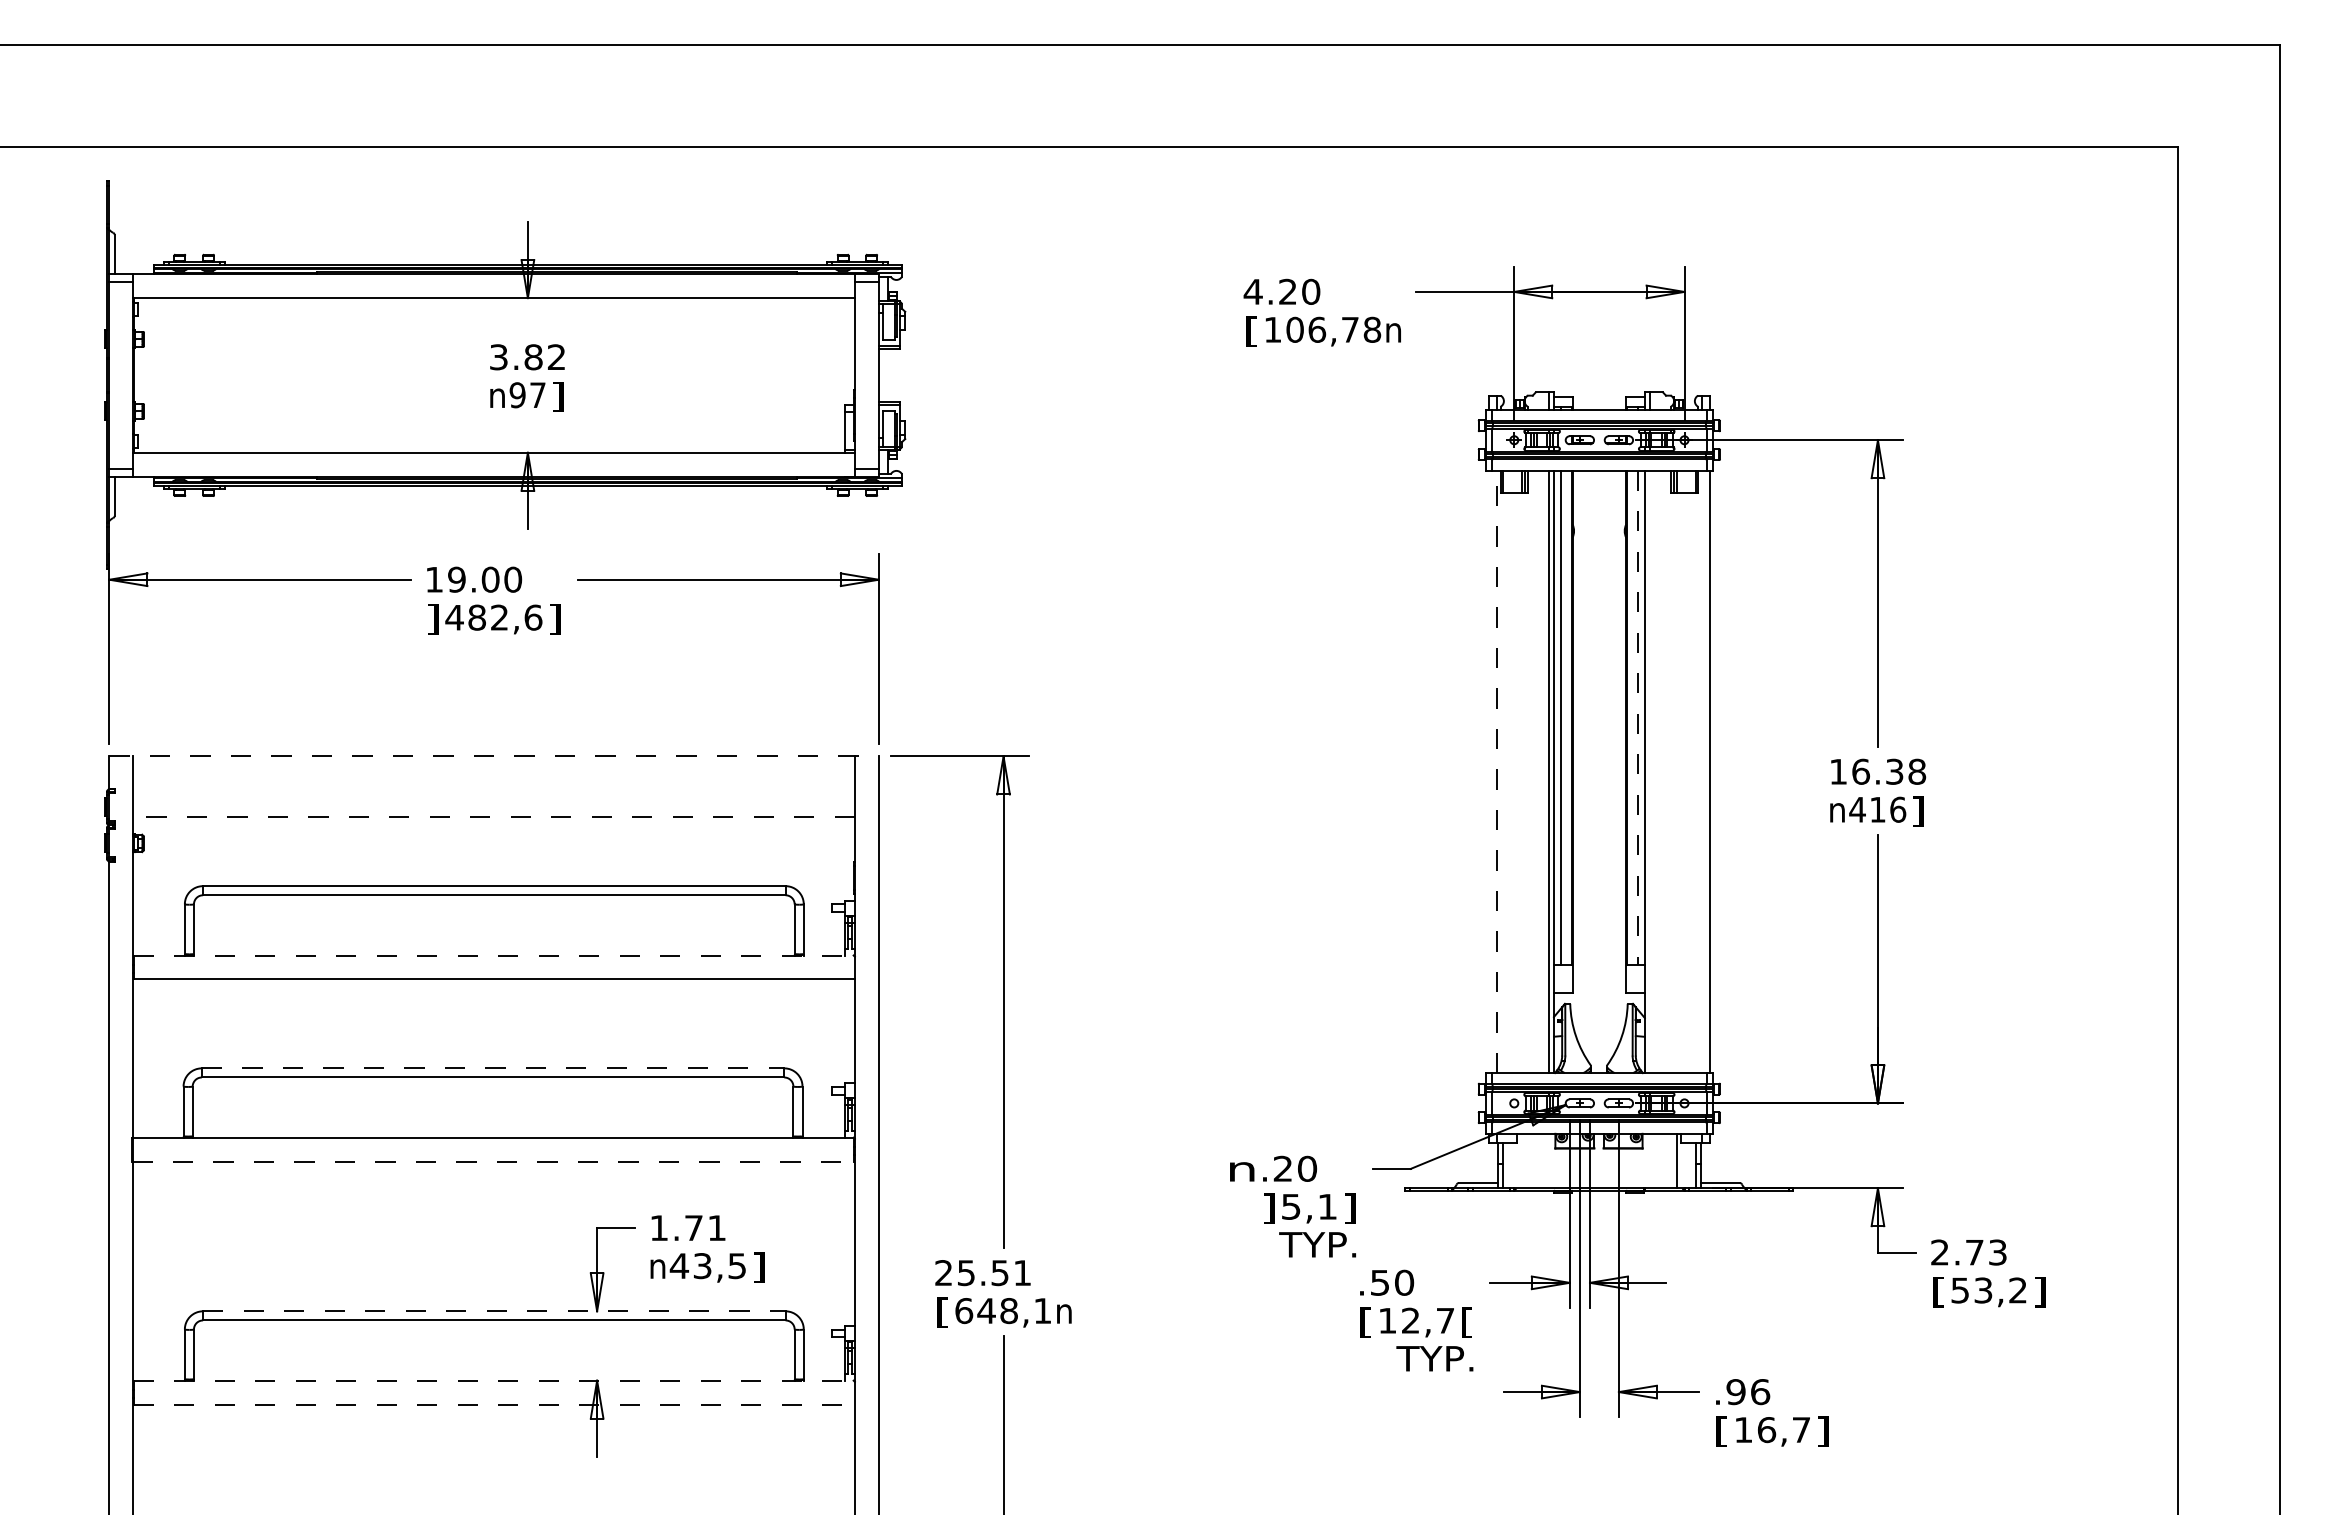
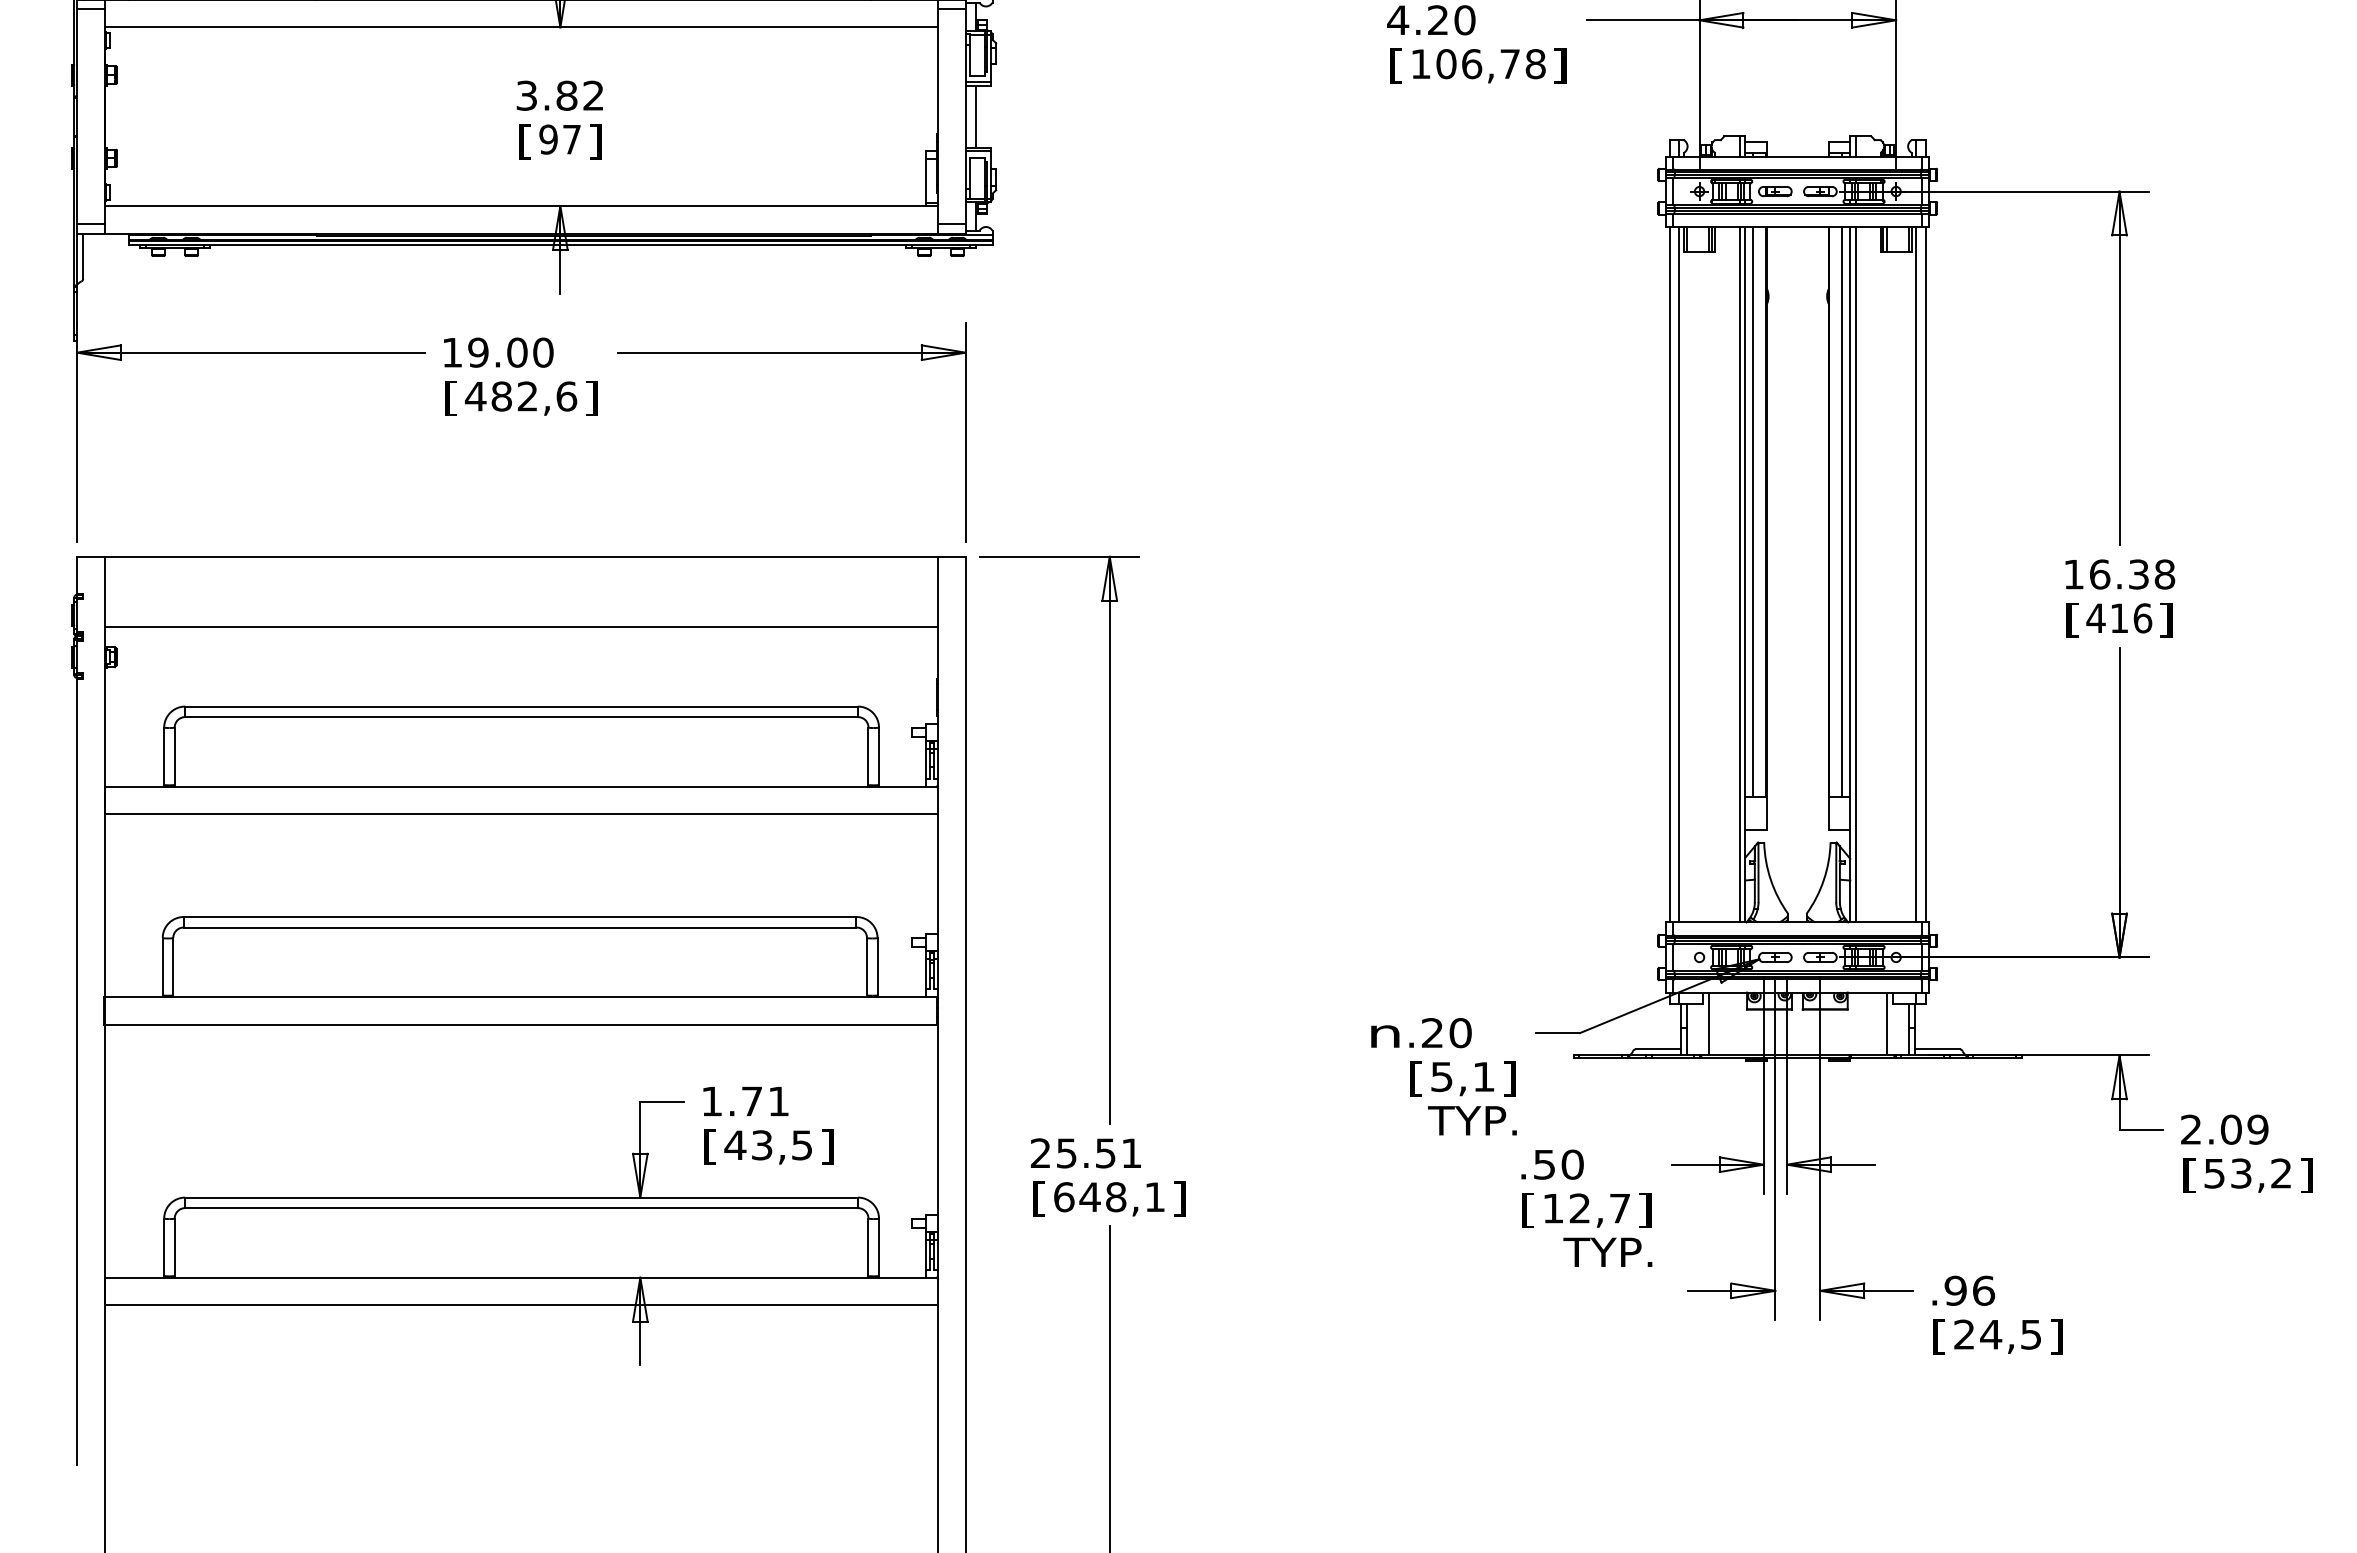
text: (1393, 331) -> (1560, 65), n -> ]
line: (887, 375) -> (975, 116), added
text: (497, 396) -> (525, 141), n -> [
text: (433, 619) -> (451, 398), ] -> [
line: (1638, 718) -> (1843, 512), dashed -> solid
line: (494, 756) -> (521, 556), dashed -> solid
line: (1488, 771) -> (1669, 574), added
line: (1496, 771) -> (1679, 574), dashed -> solid
line: (1649, 771) -> (1855, 574), added
line: (1702, 771) -> (1916, 574), added
text: (1837, 811) -> (2072, 620), n -> [
line: (494, 817) -> (521, 627), dashed -> solid
line: (494, 955) -> (521, 786), dashed -> solid
line: (493, 1068) -> (520, 917), dashed -> solid
line: (1522, 1160) -> (1709, 1023), added
line: (493, 1161) -> (520, 1024), dashed -> solid
text: (1268, 1208) -> (1415, 1078), ] -> [
text: (1985, 1252) -> (2243, 1129), 2.73 -> 2.09
text: (657, 1267) -> (710, 1146), n -> [
line: (494, 1311) -> (521, 1197), dashed -> solid
text: (1064, 1312) -> (1180, 1198), n -> ]
text: (1467, 1322) -> (1645, 1210), [ -> ]
line: (494, 1380) -> (521, 1277), dashed -> solid
line: (494, 1404) -> (521, 1305), dashed -> solid
text: (1771, 1430) -> (1996, 1335), 16,7 -> 24,5

